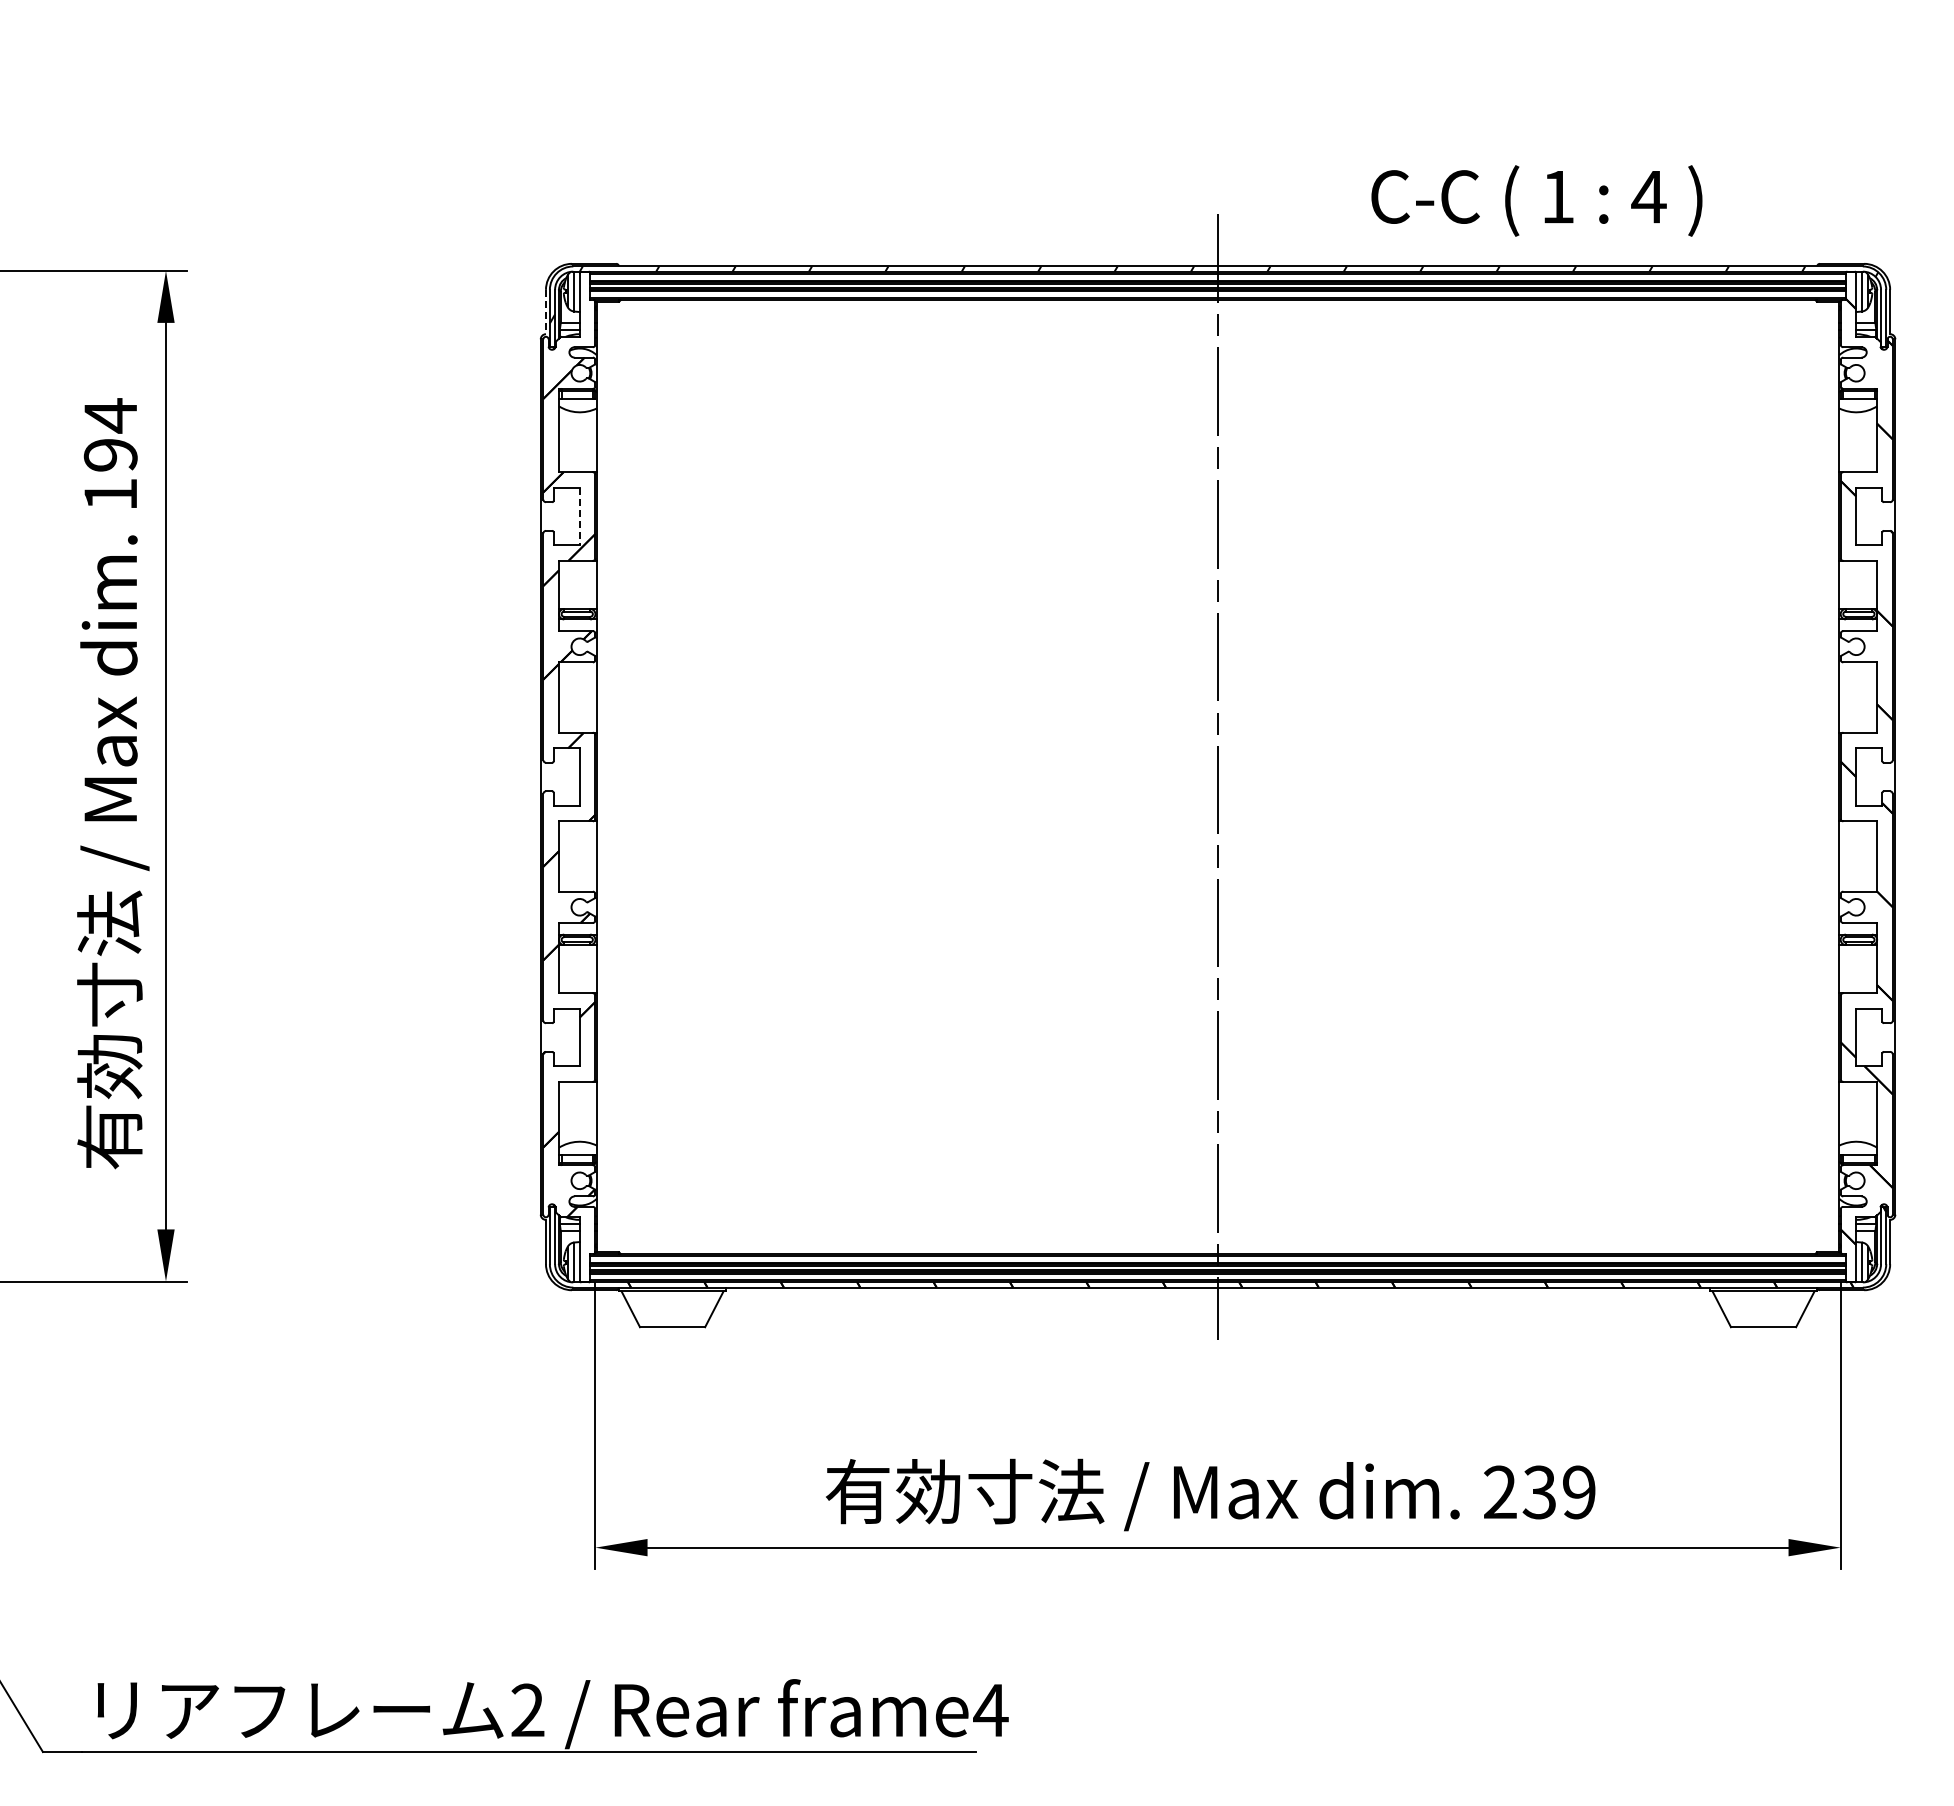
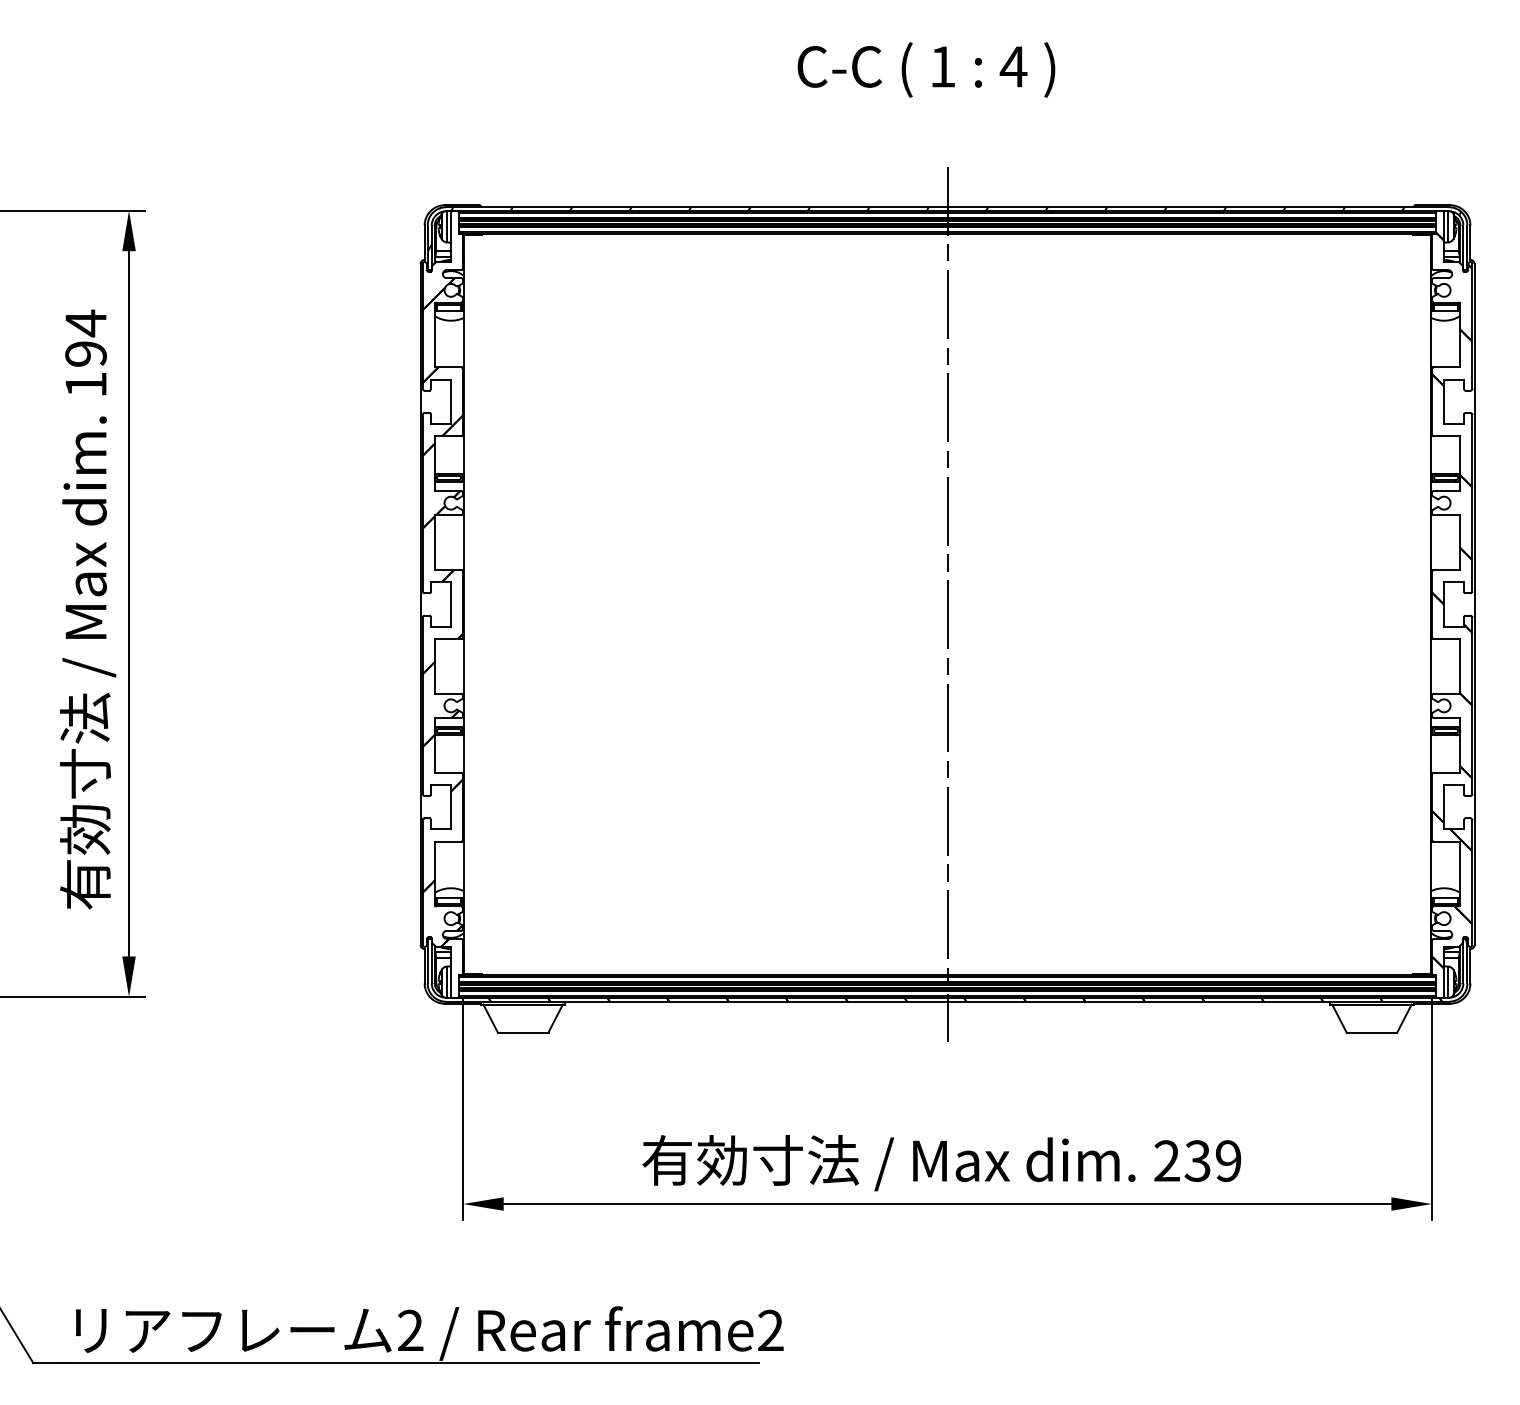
text: (1536, 200) -> (926, 69), moved
line: (545, 312) -> (424, 243), dashed -> solid
line: (579, 516) -> (450, 401), dashed -> solid
text: (990, 1709) -> (770, 1329), frame4 -> frame2

